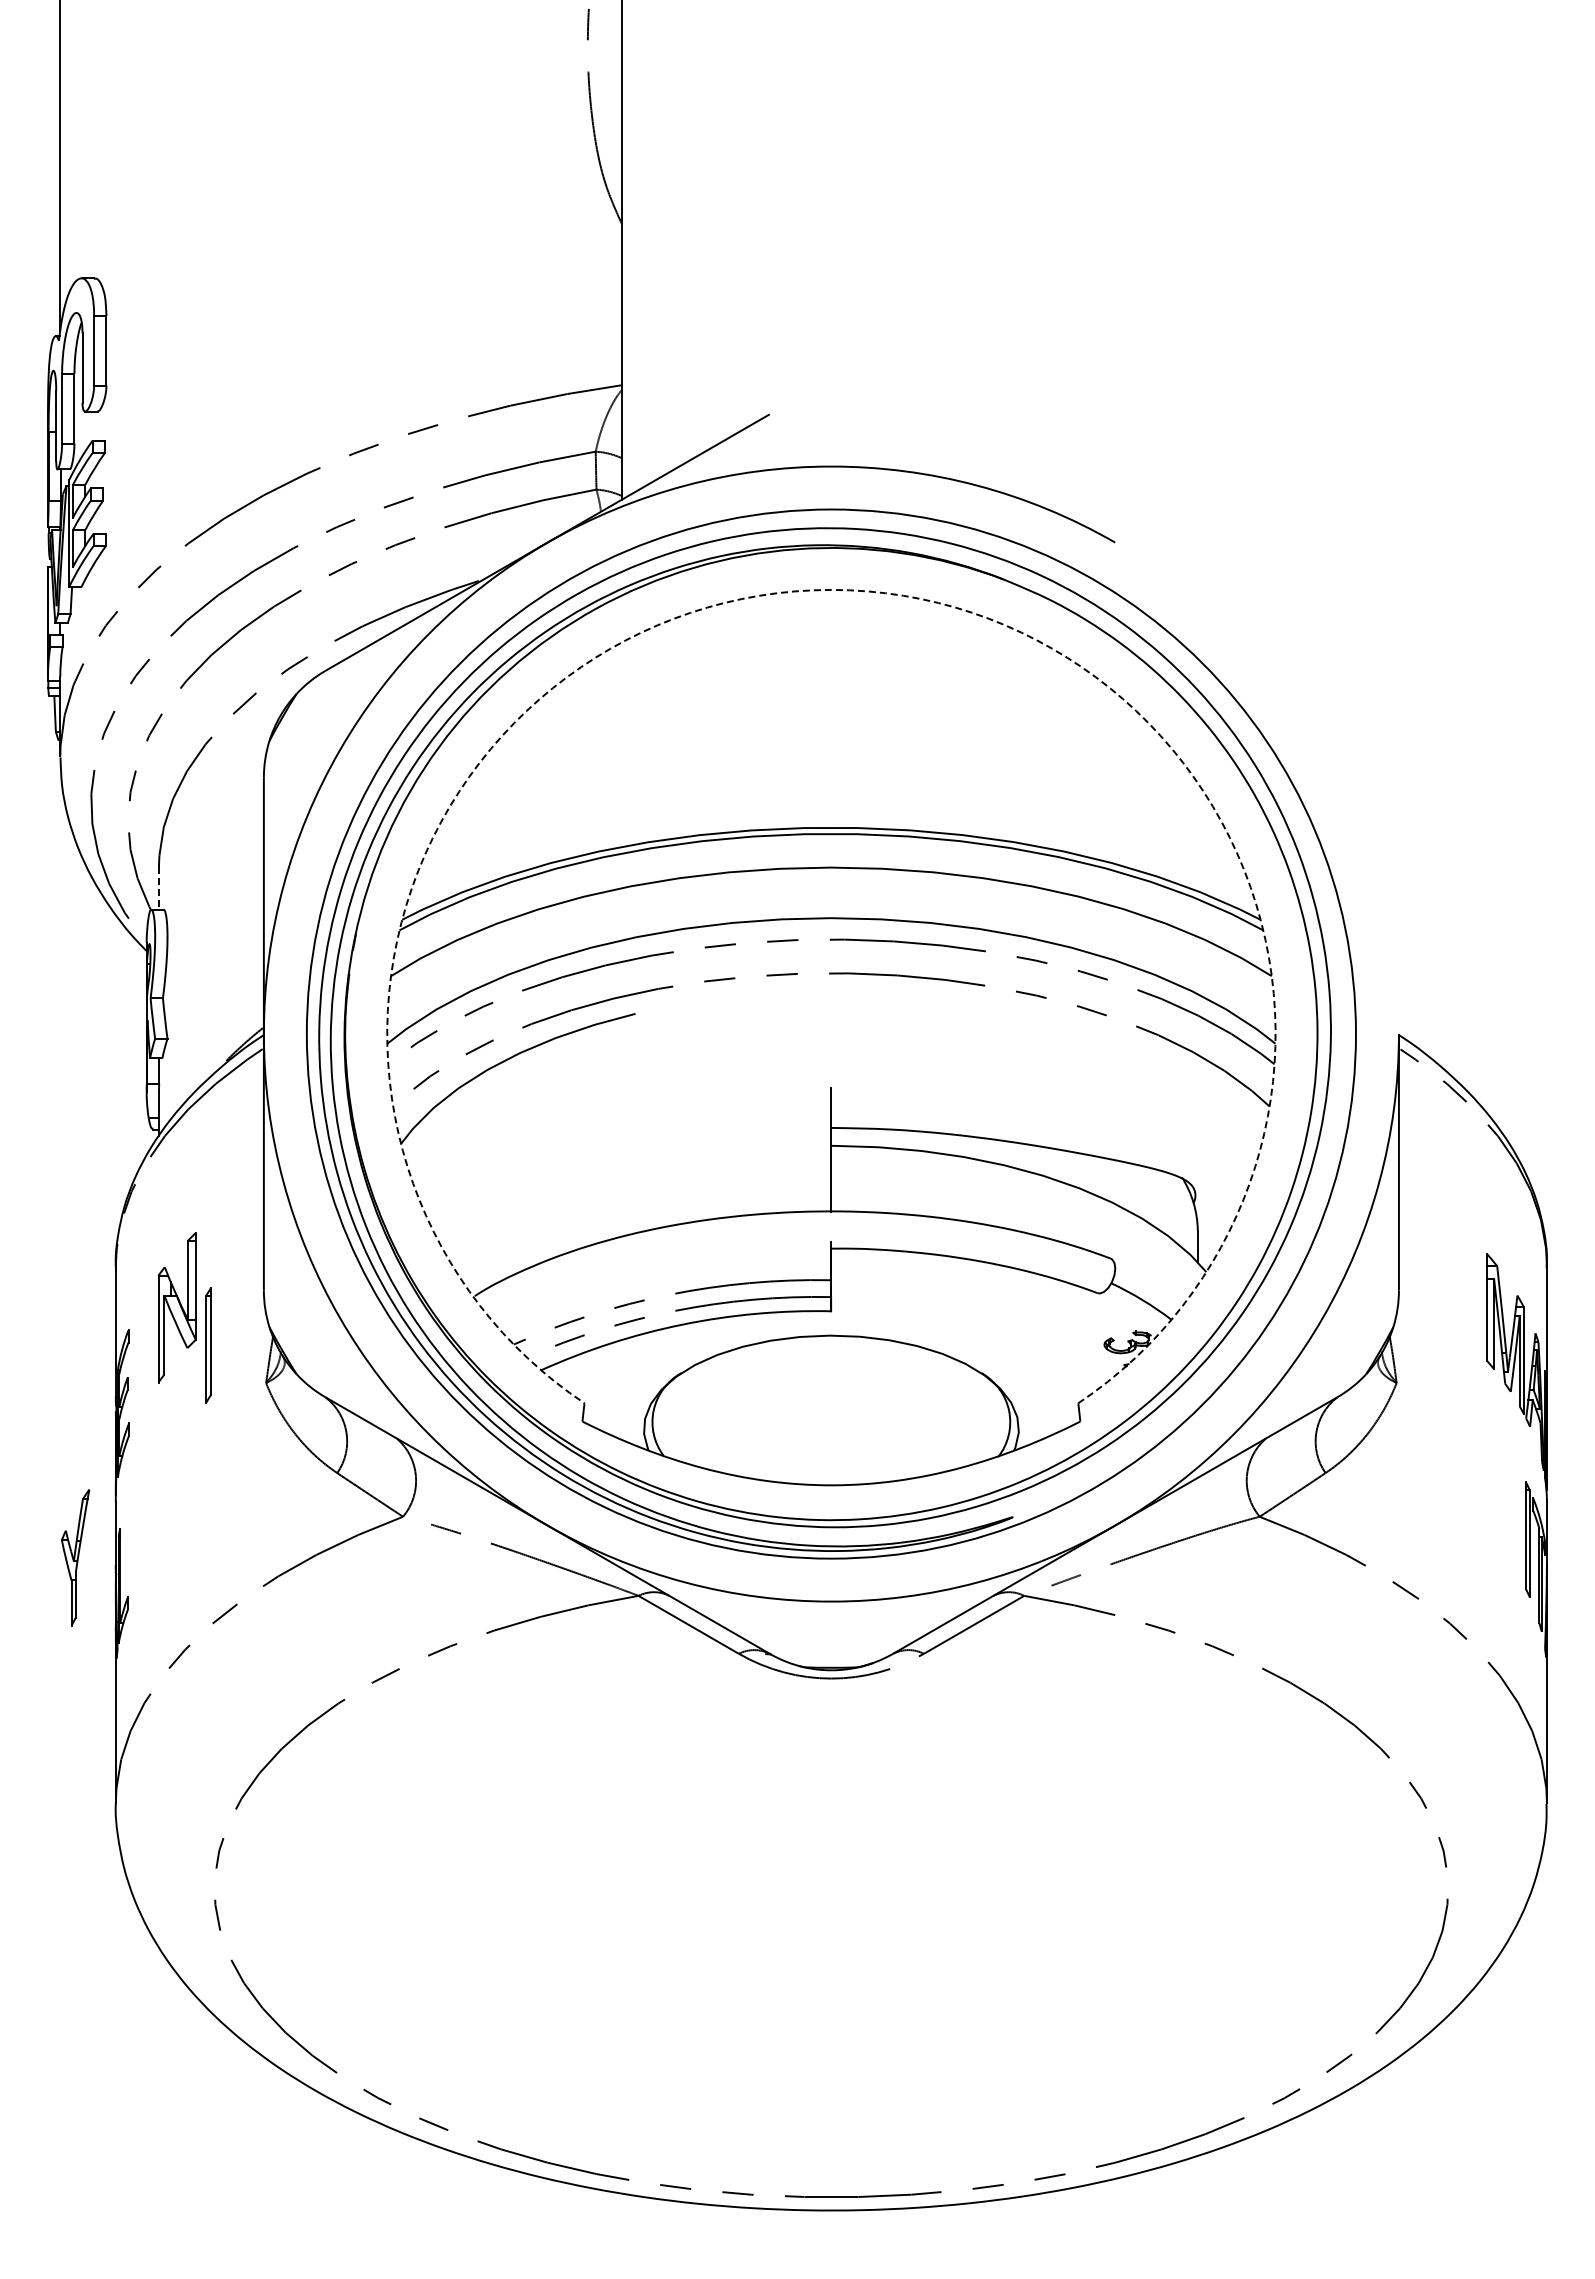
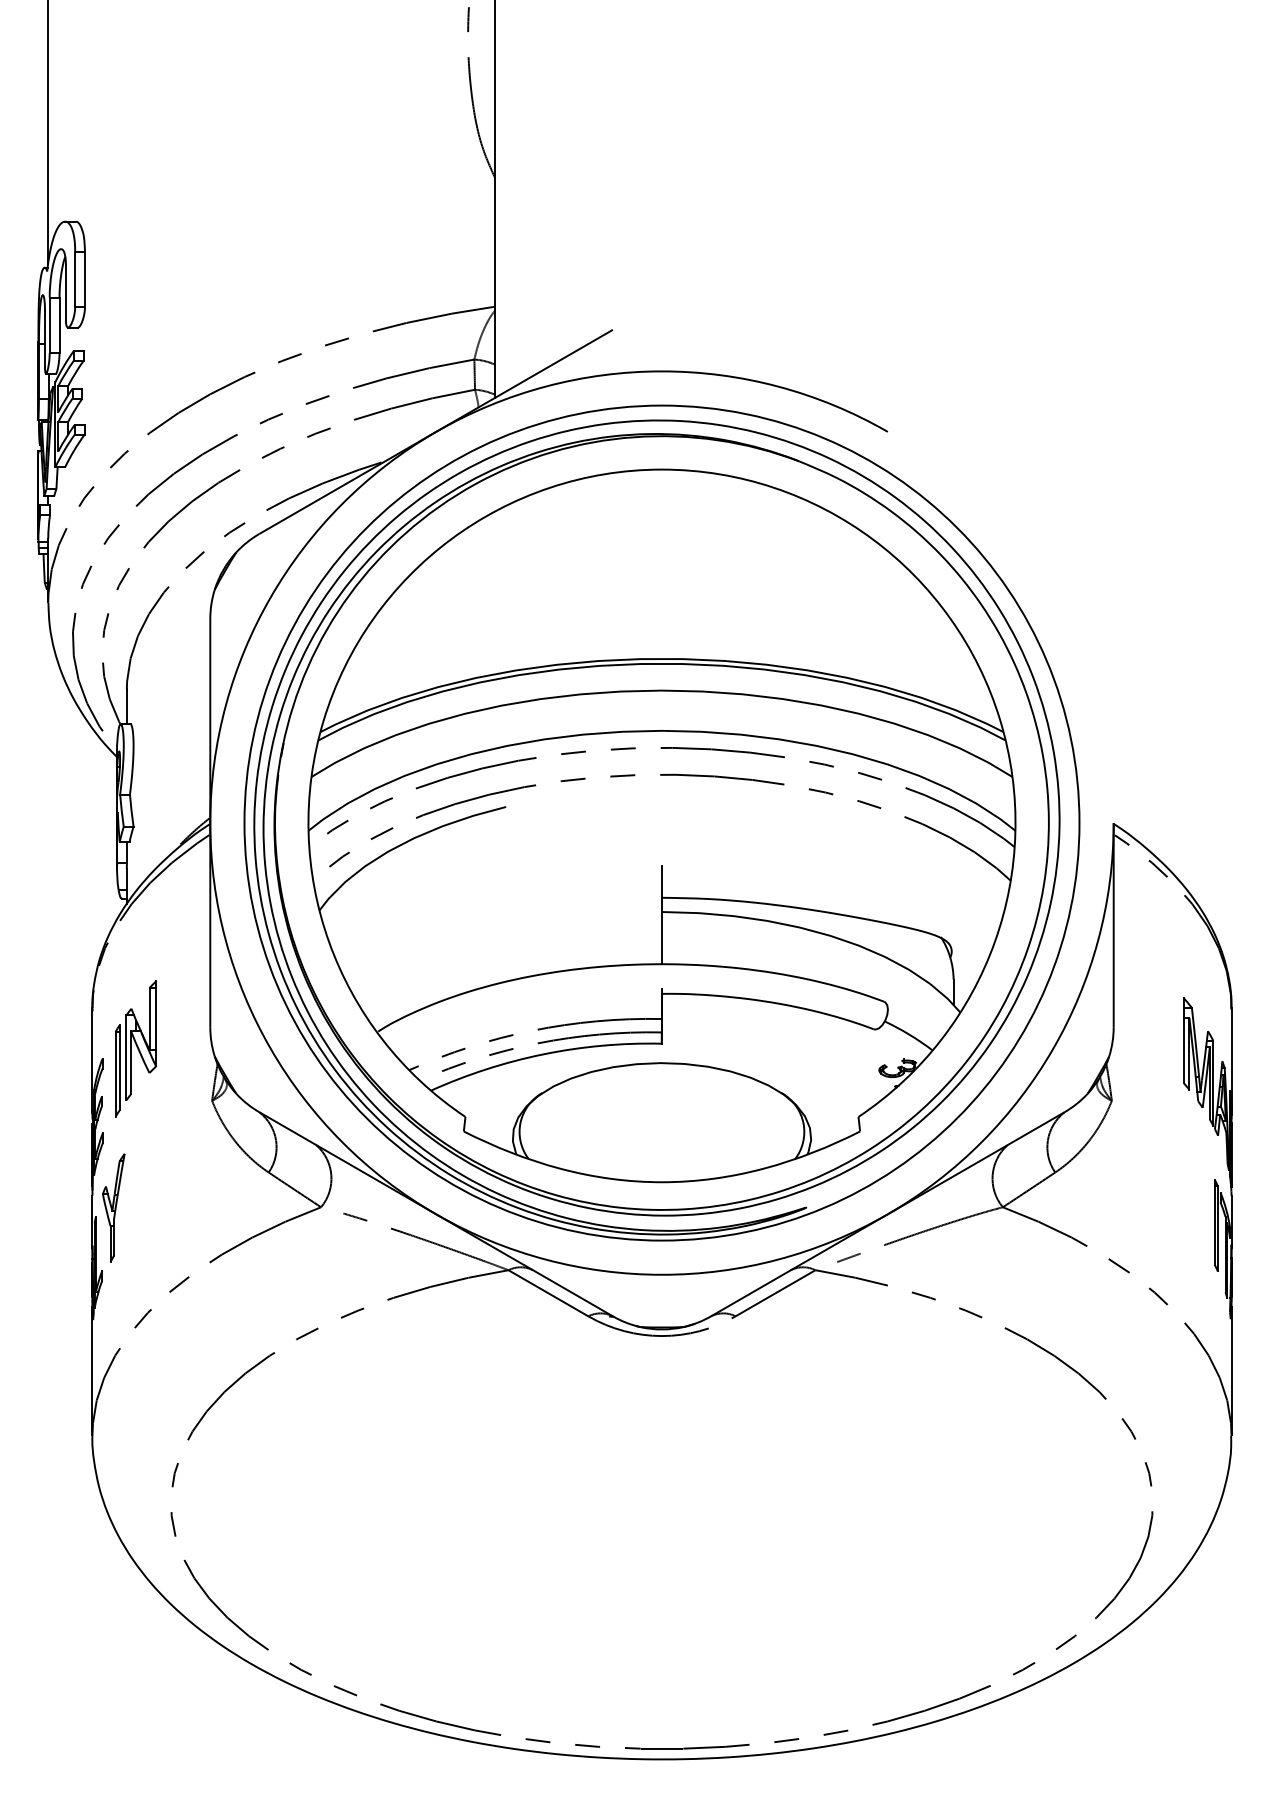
arc: (831, 589) -> (662, 469), dashed -> solid
line: (159, 889) -> (127, 708), dashed -> solid
part: (208, 1345) -> (117, 1070), moved
part: (75, 1557) -> (113, 1207), moved

